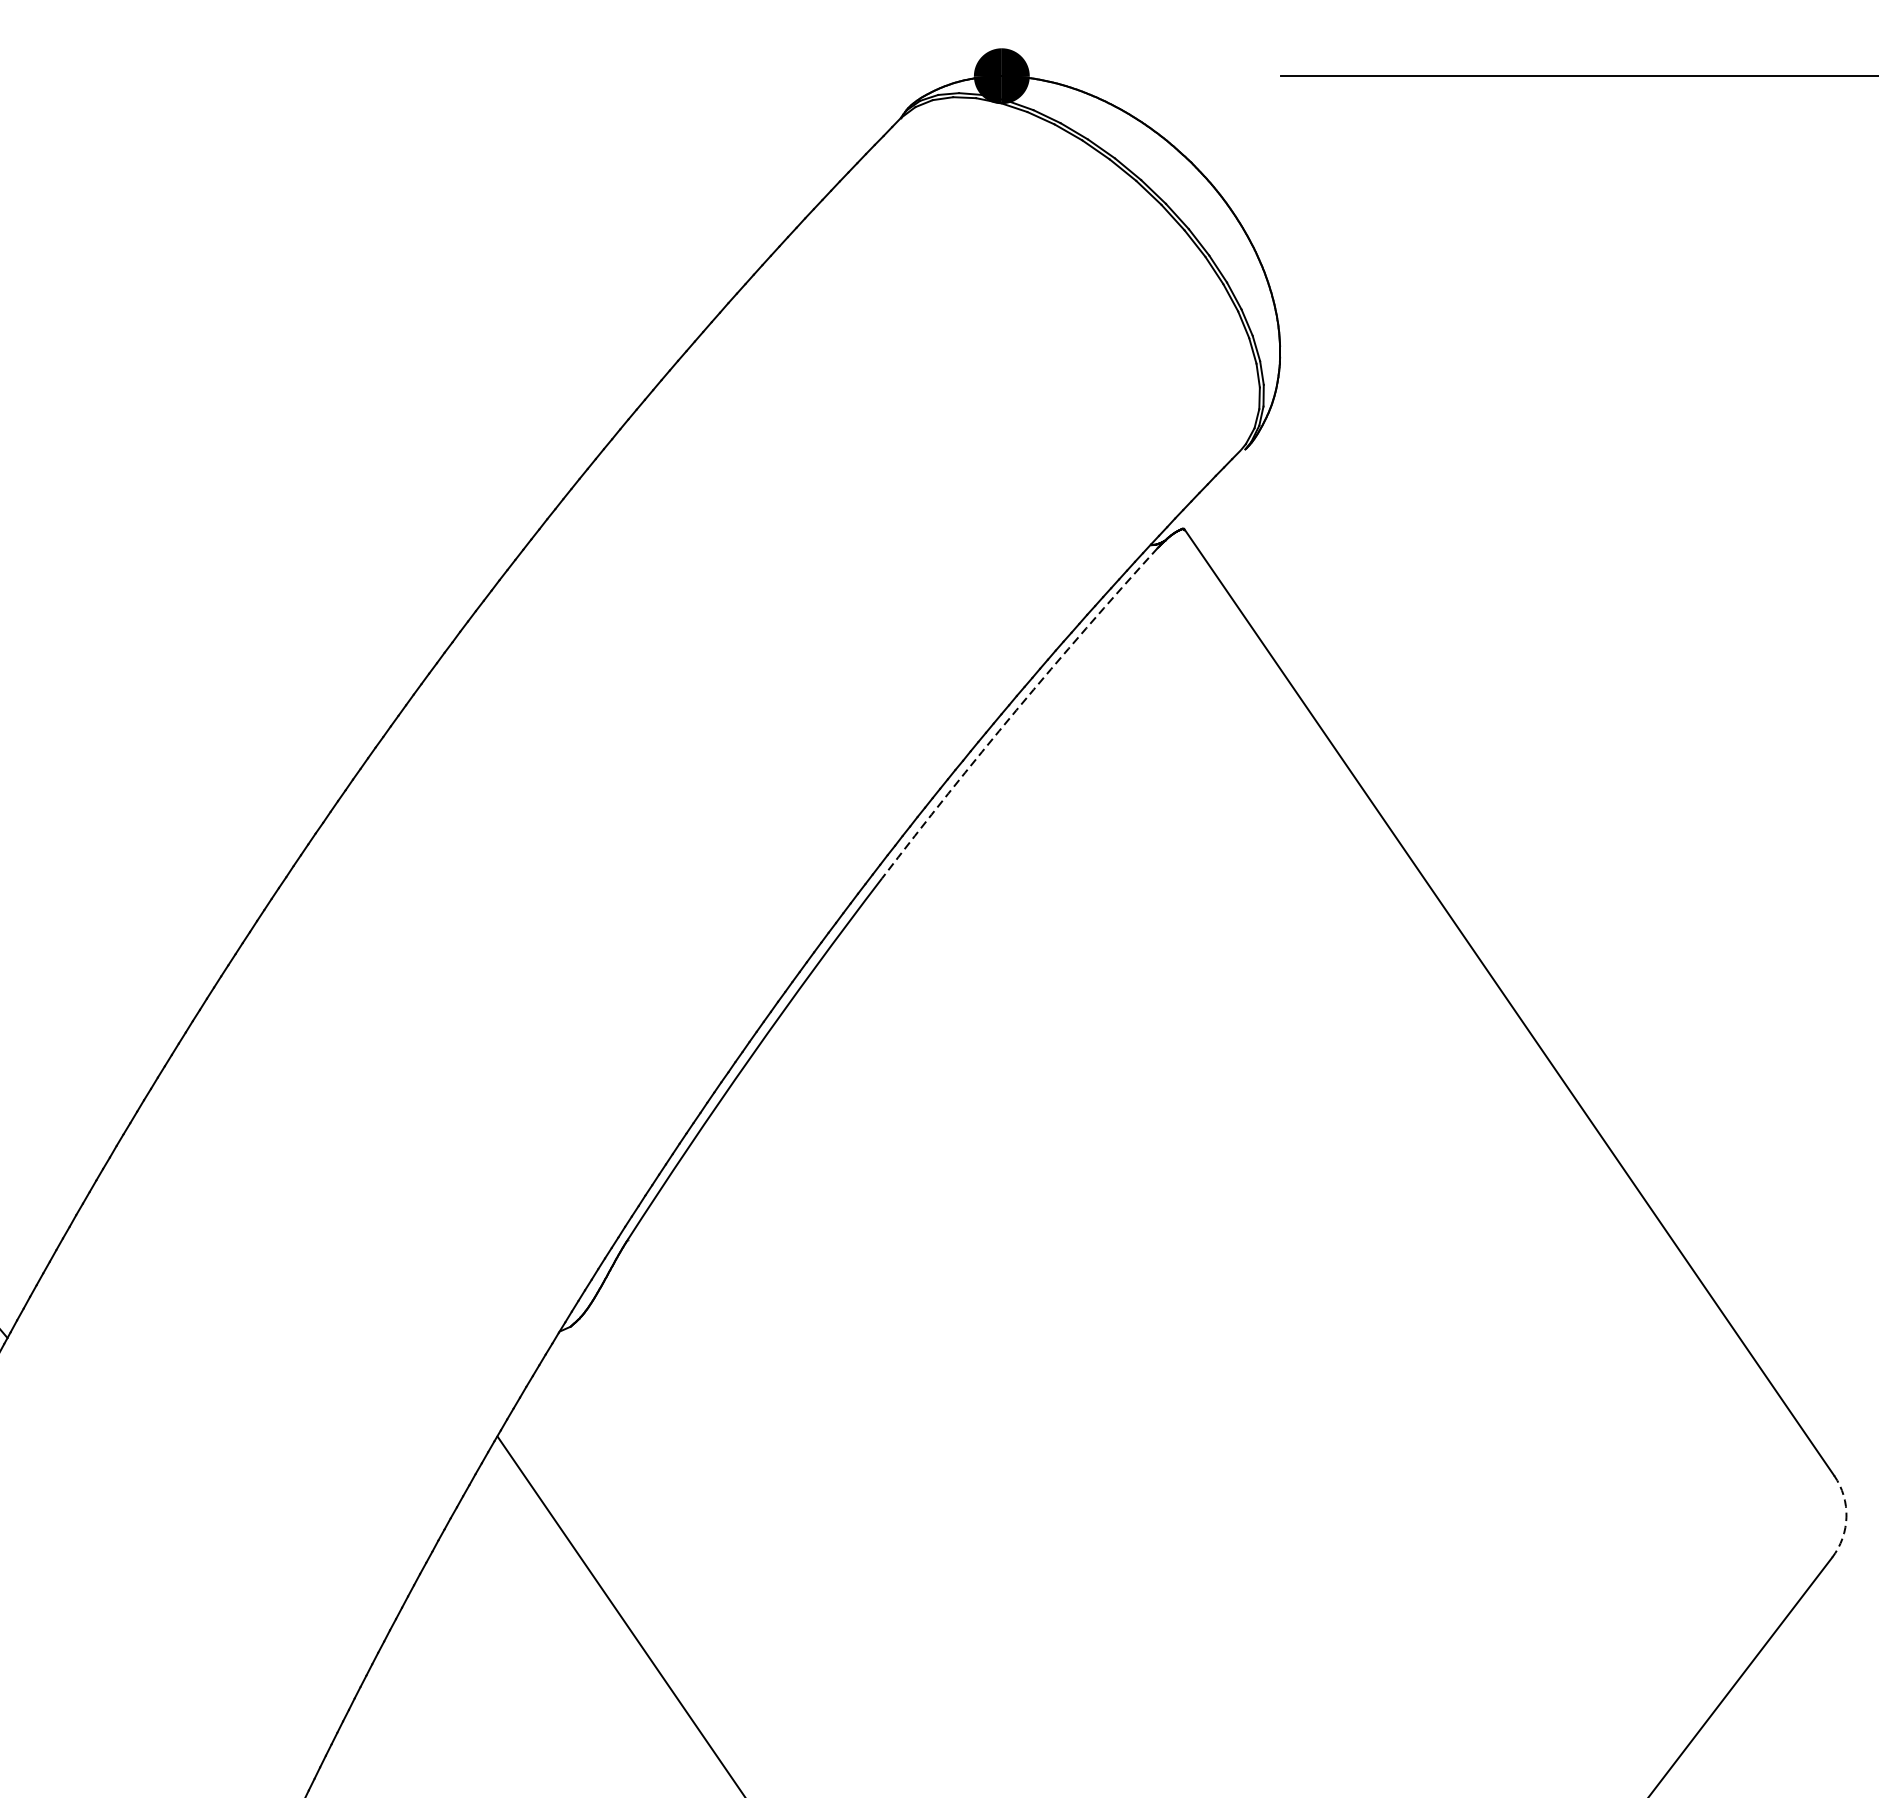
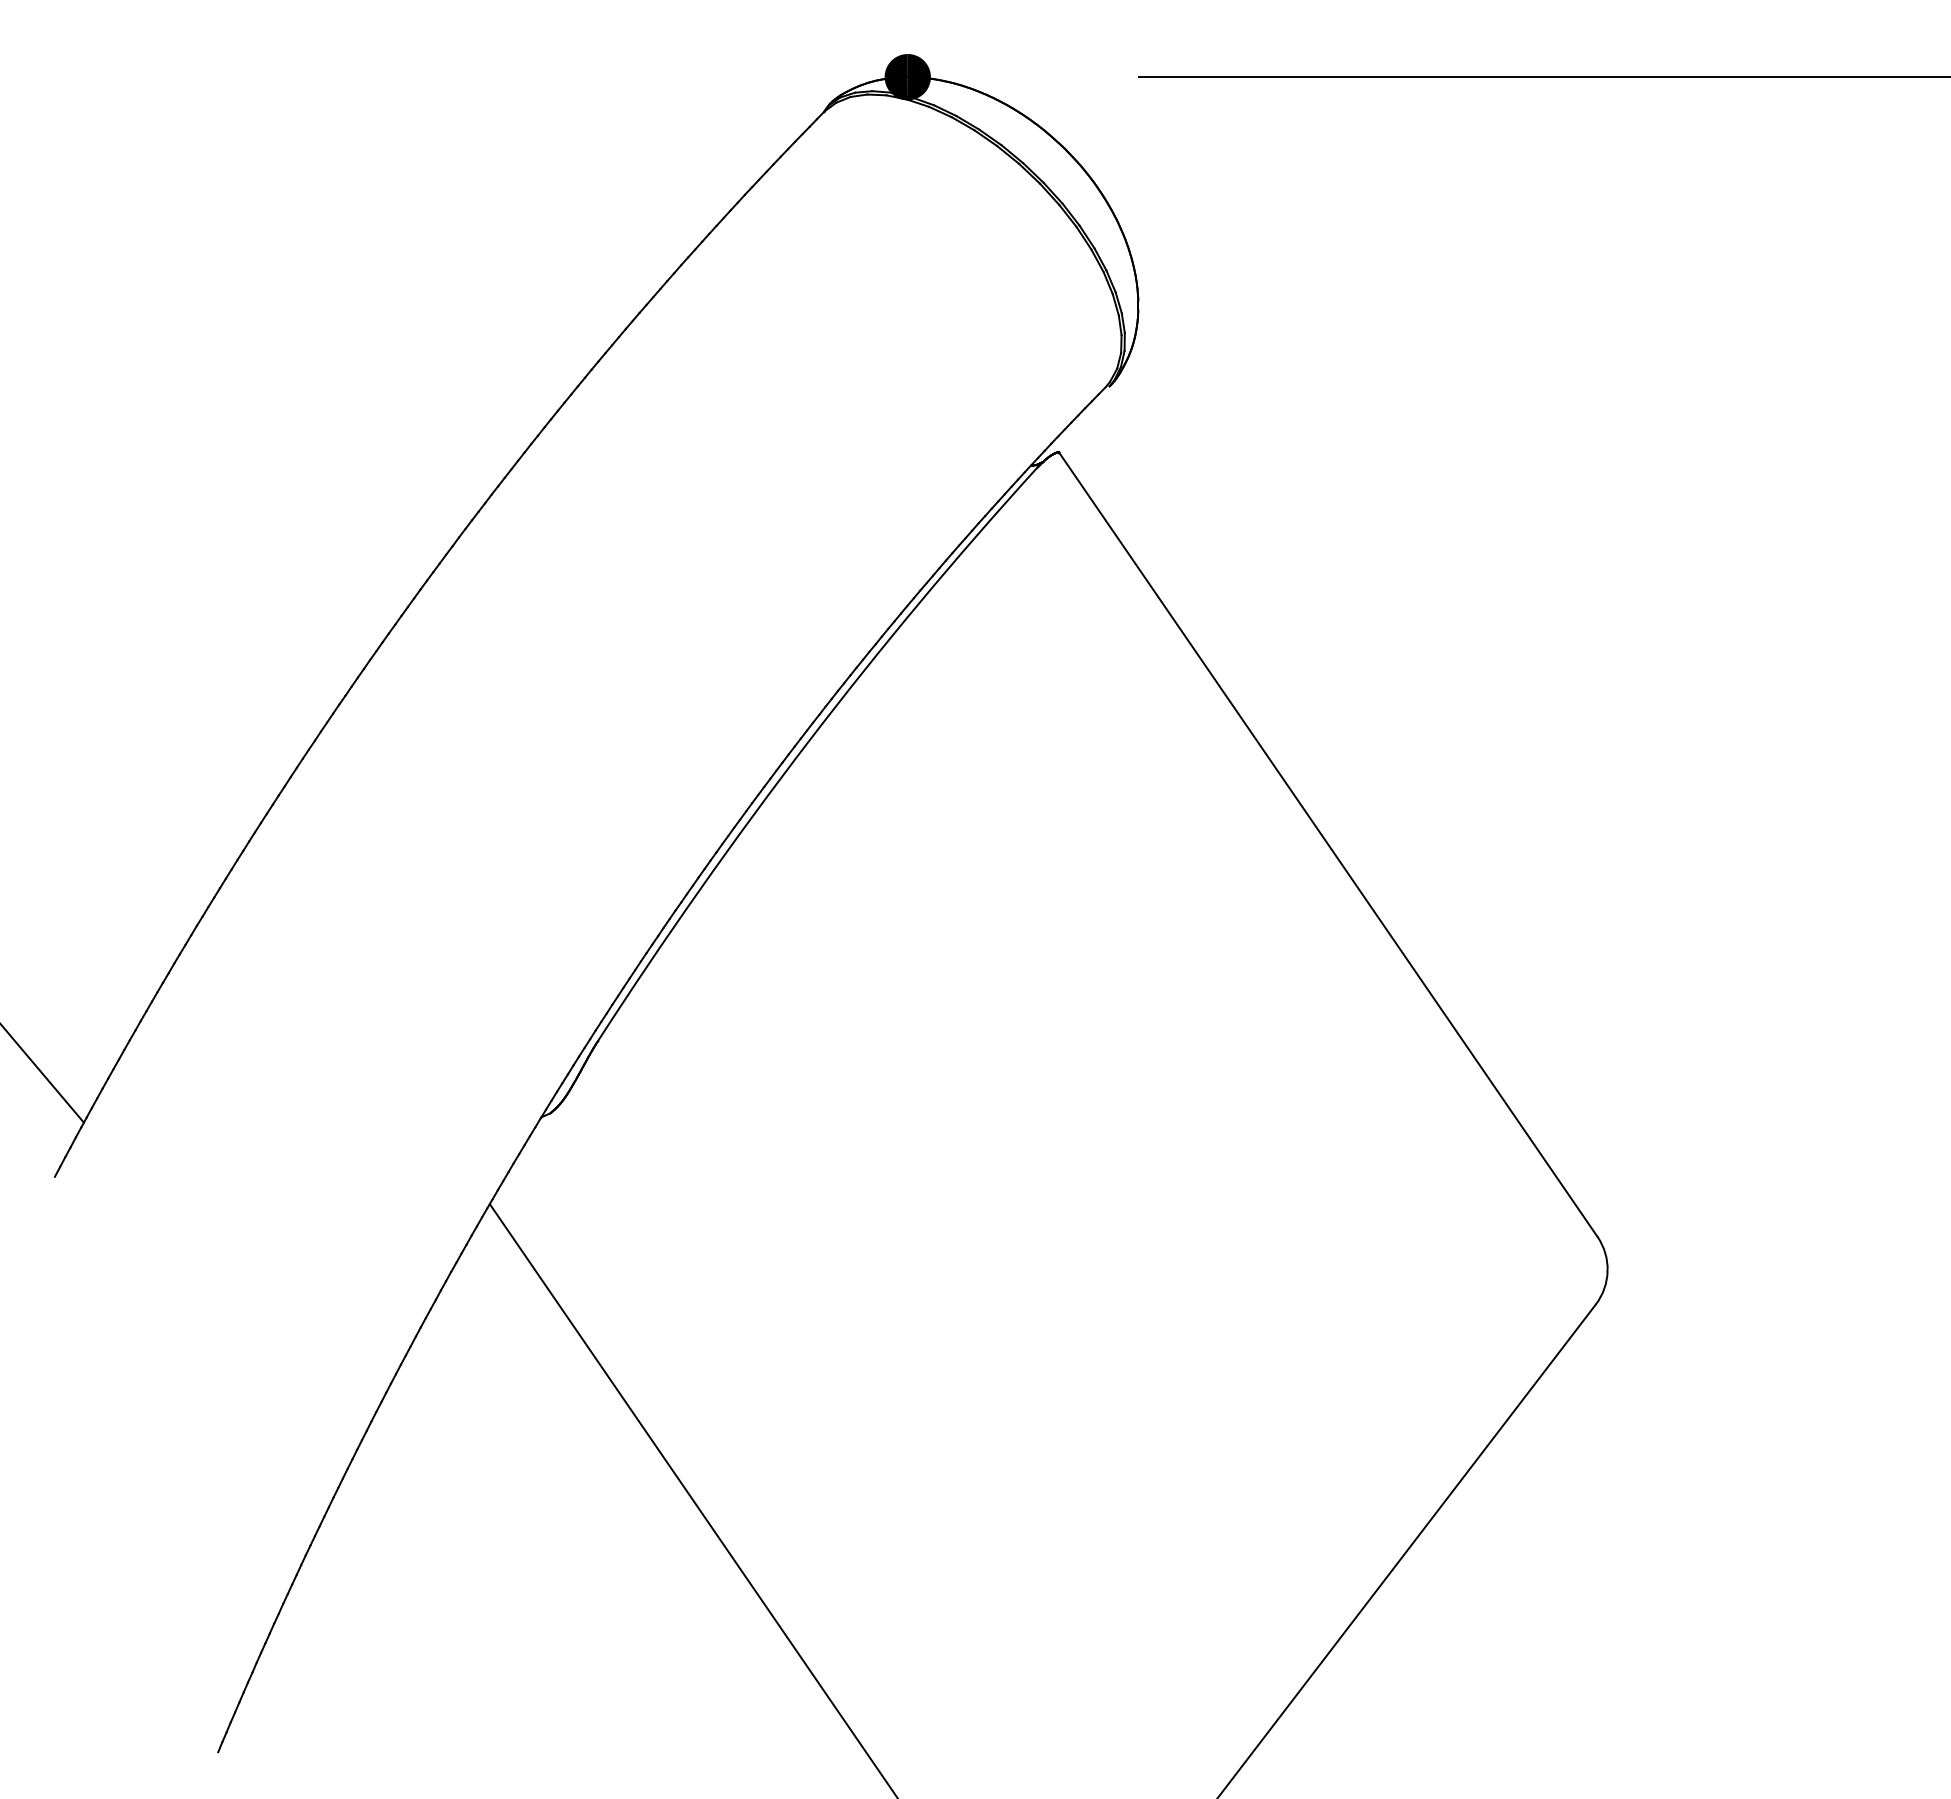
arc: (1015, 710) -> (919, 602), dashed -> solid
arc: (1846, 1516) -> (1607, 1270), dashed -> solid

